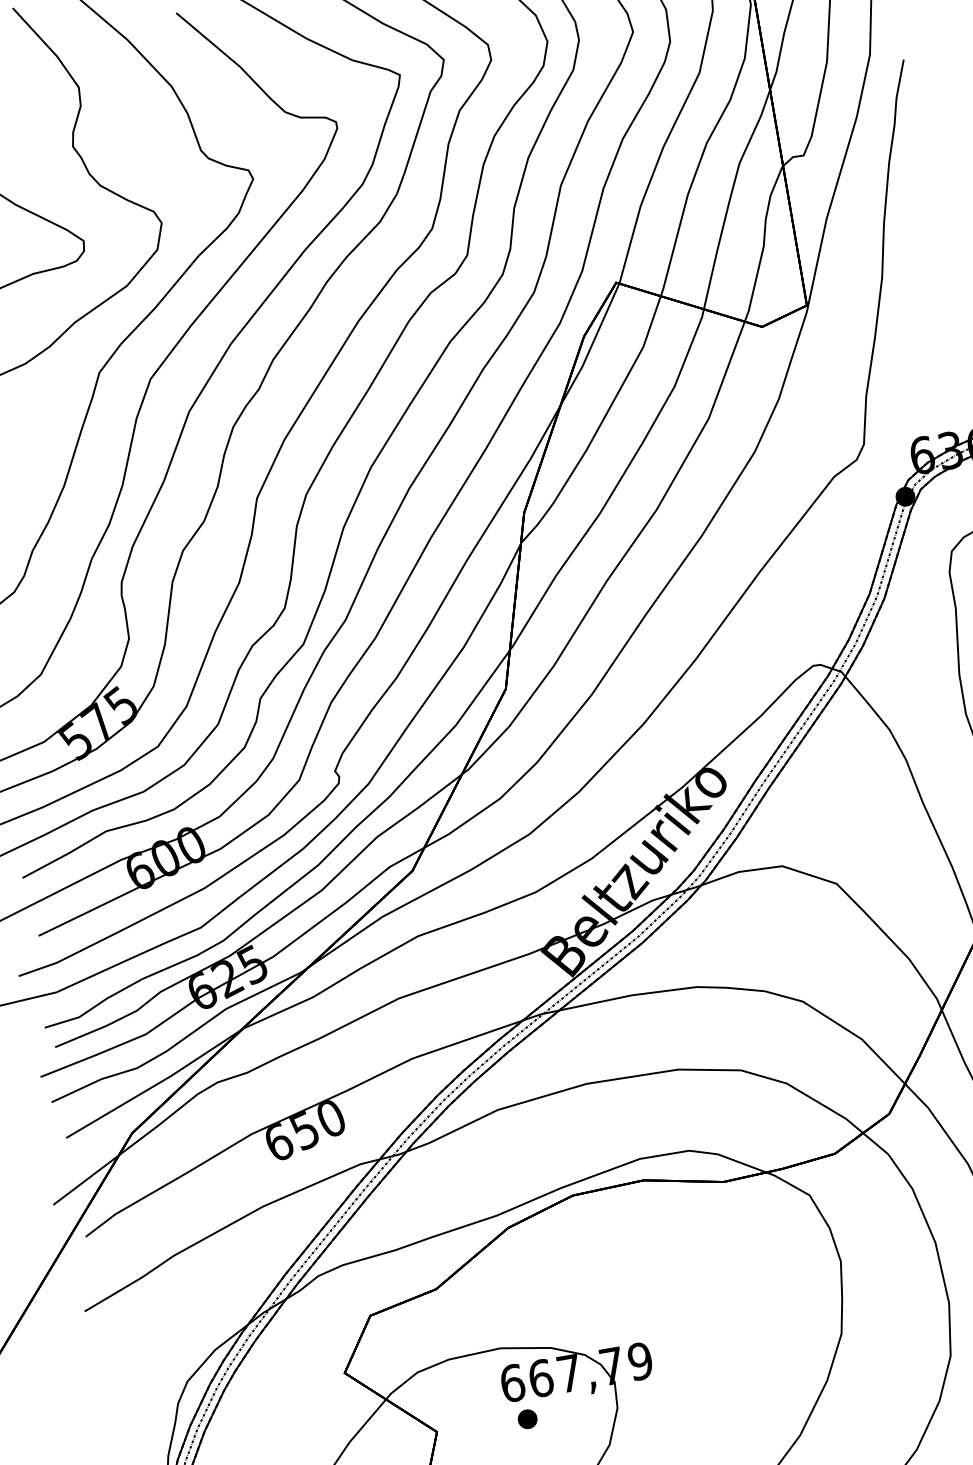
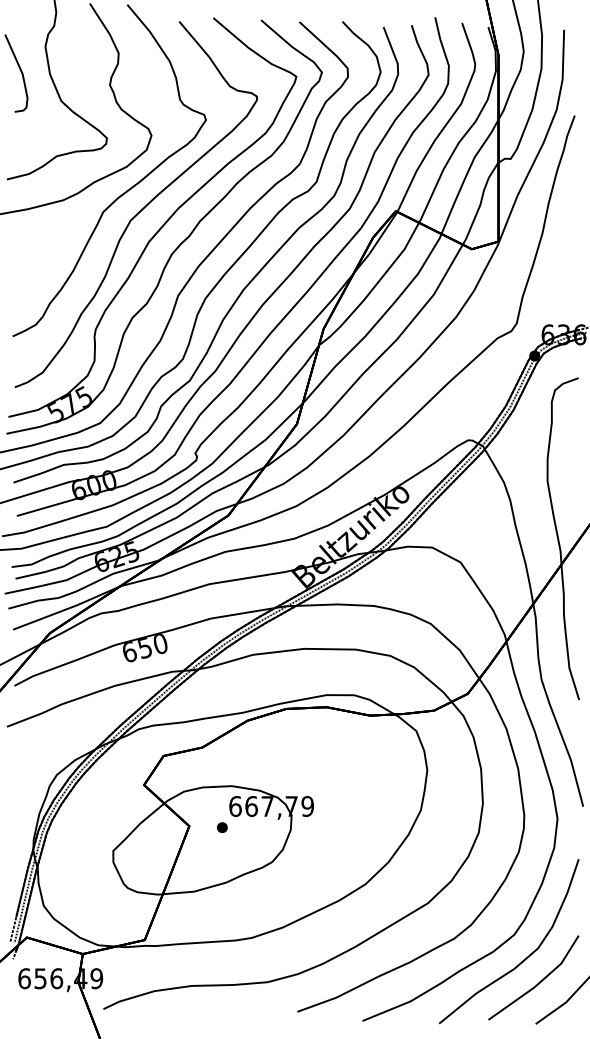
part: (527, 1418) -> (222, 827), moved

